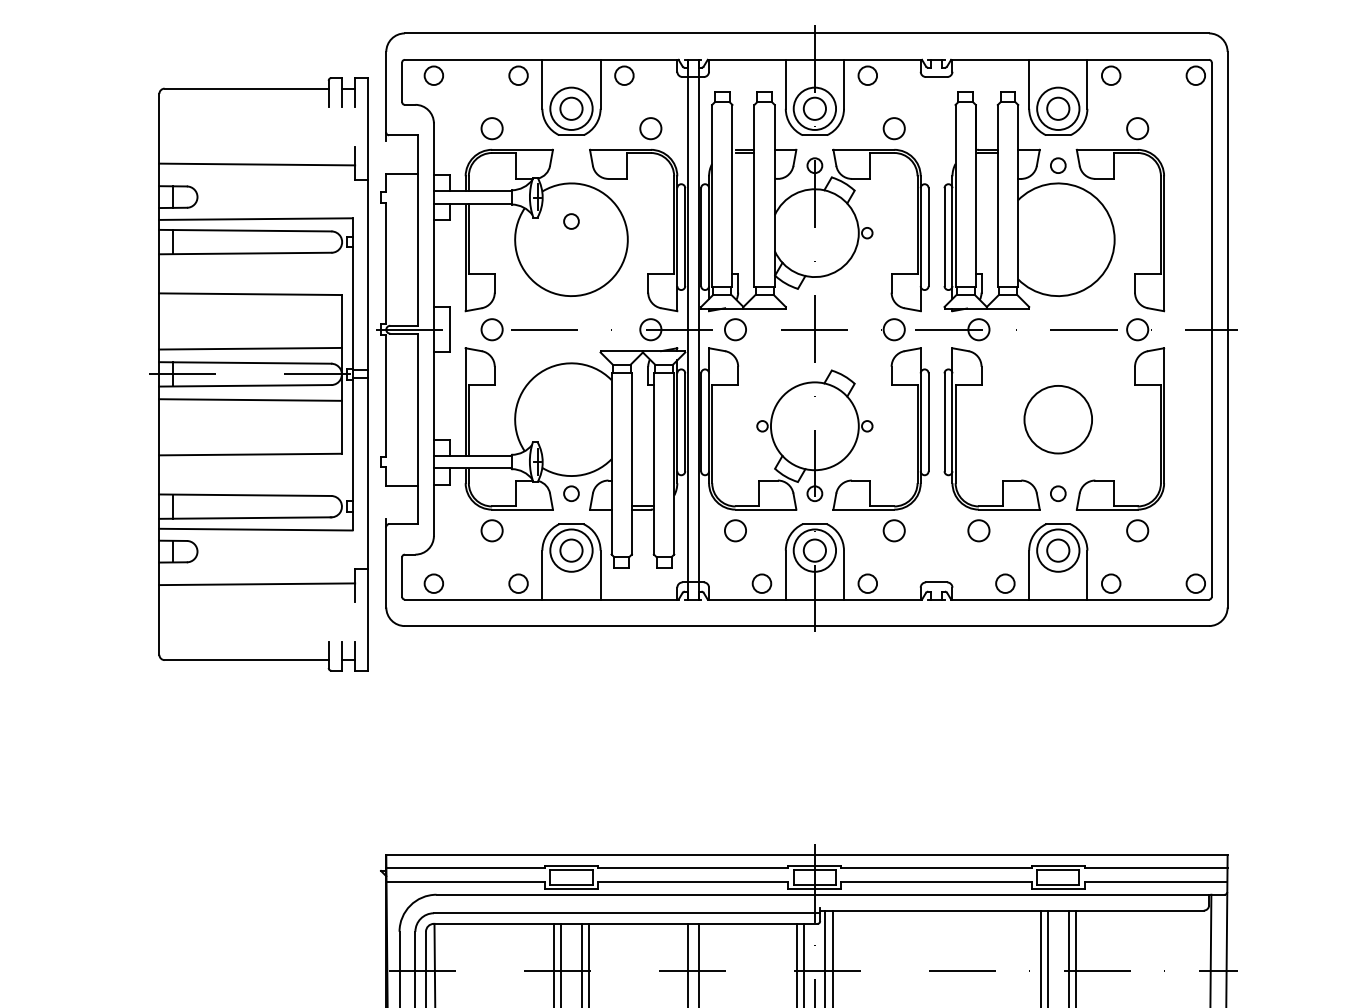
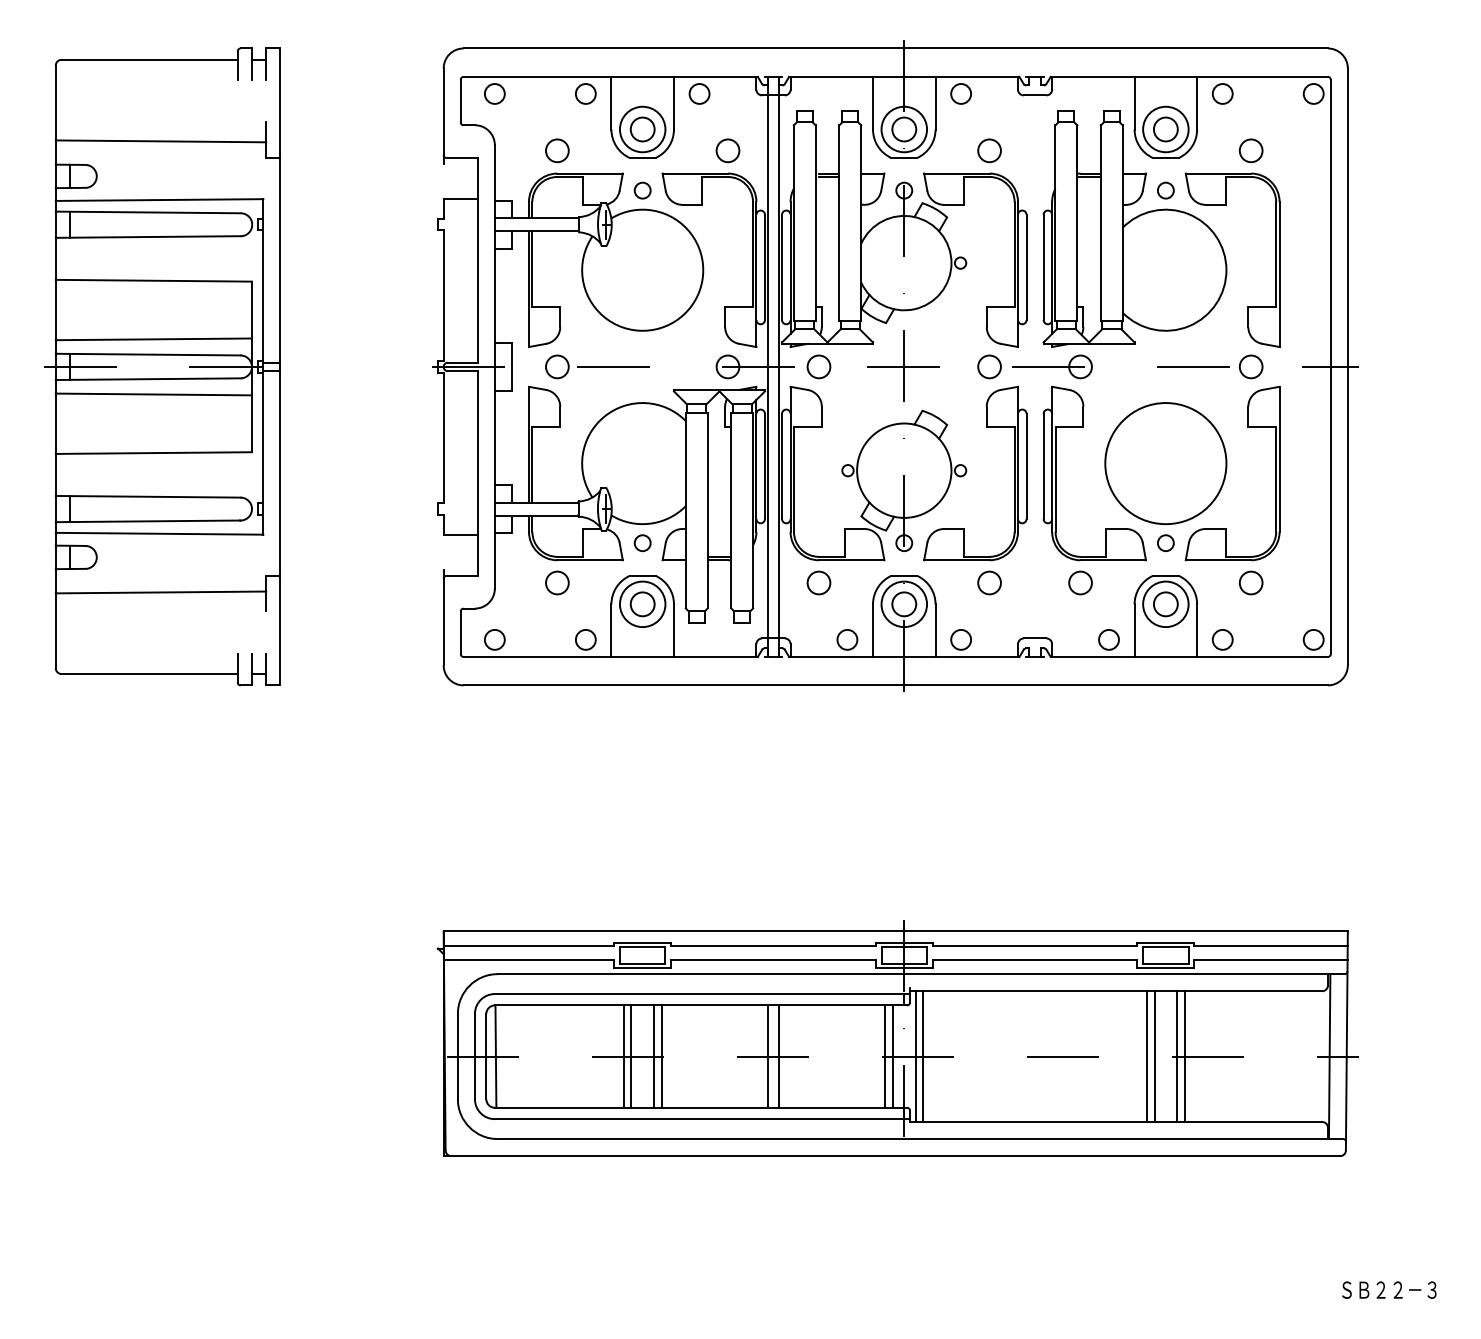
circle: (571, 221) -> (642, 190), moved
part: (258, 373) -> (162, 366), moved
circle: (1057, 419) -> (1165, 463), size x1.67

